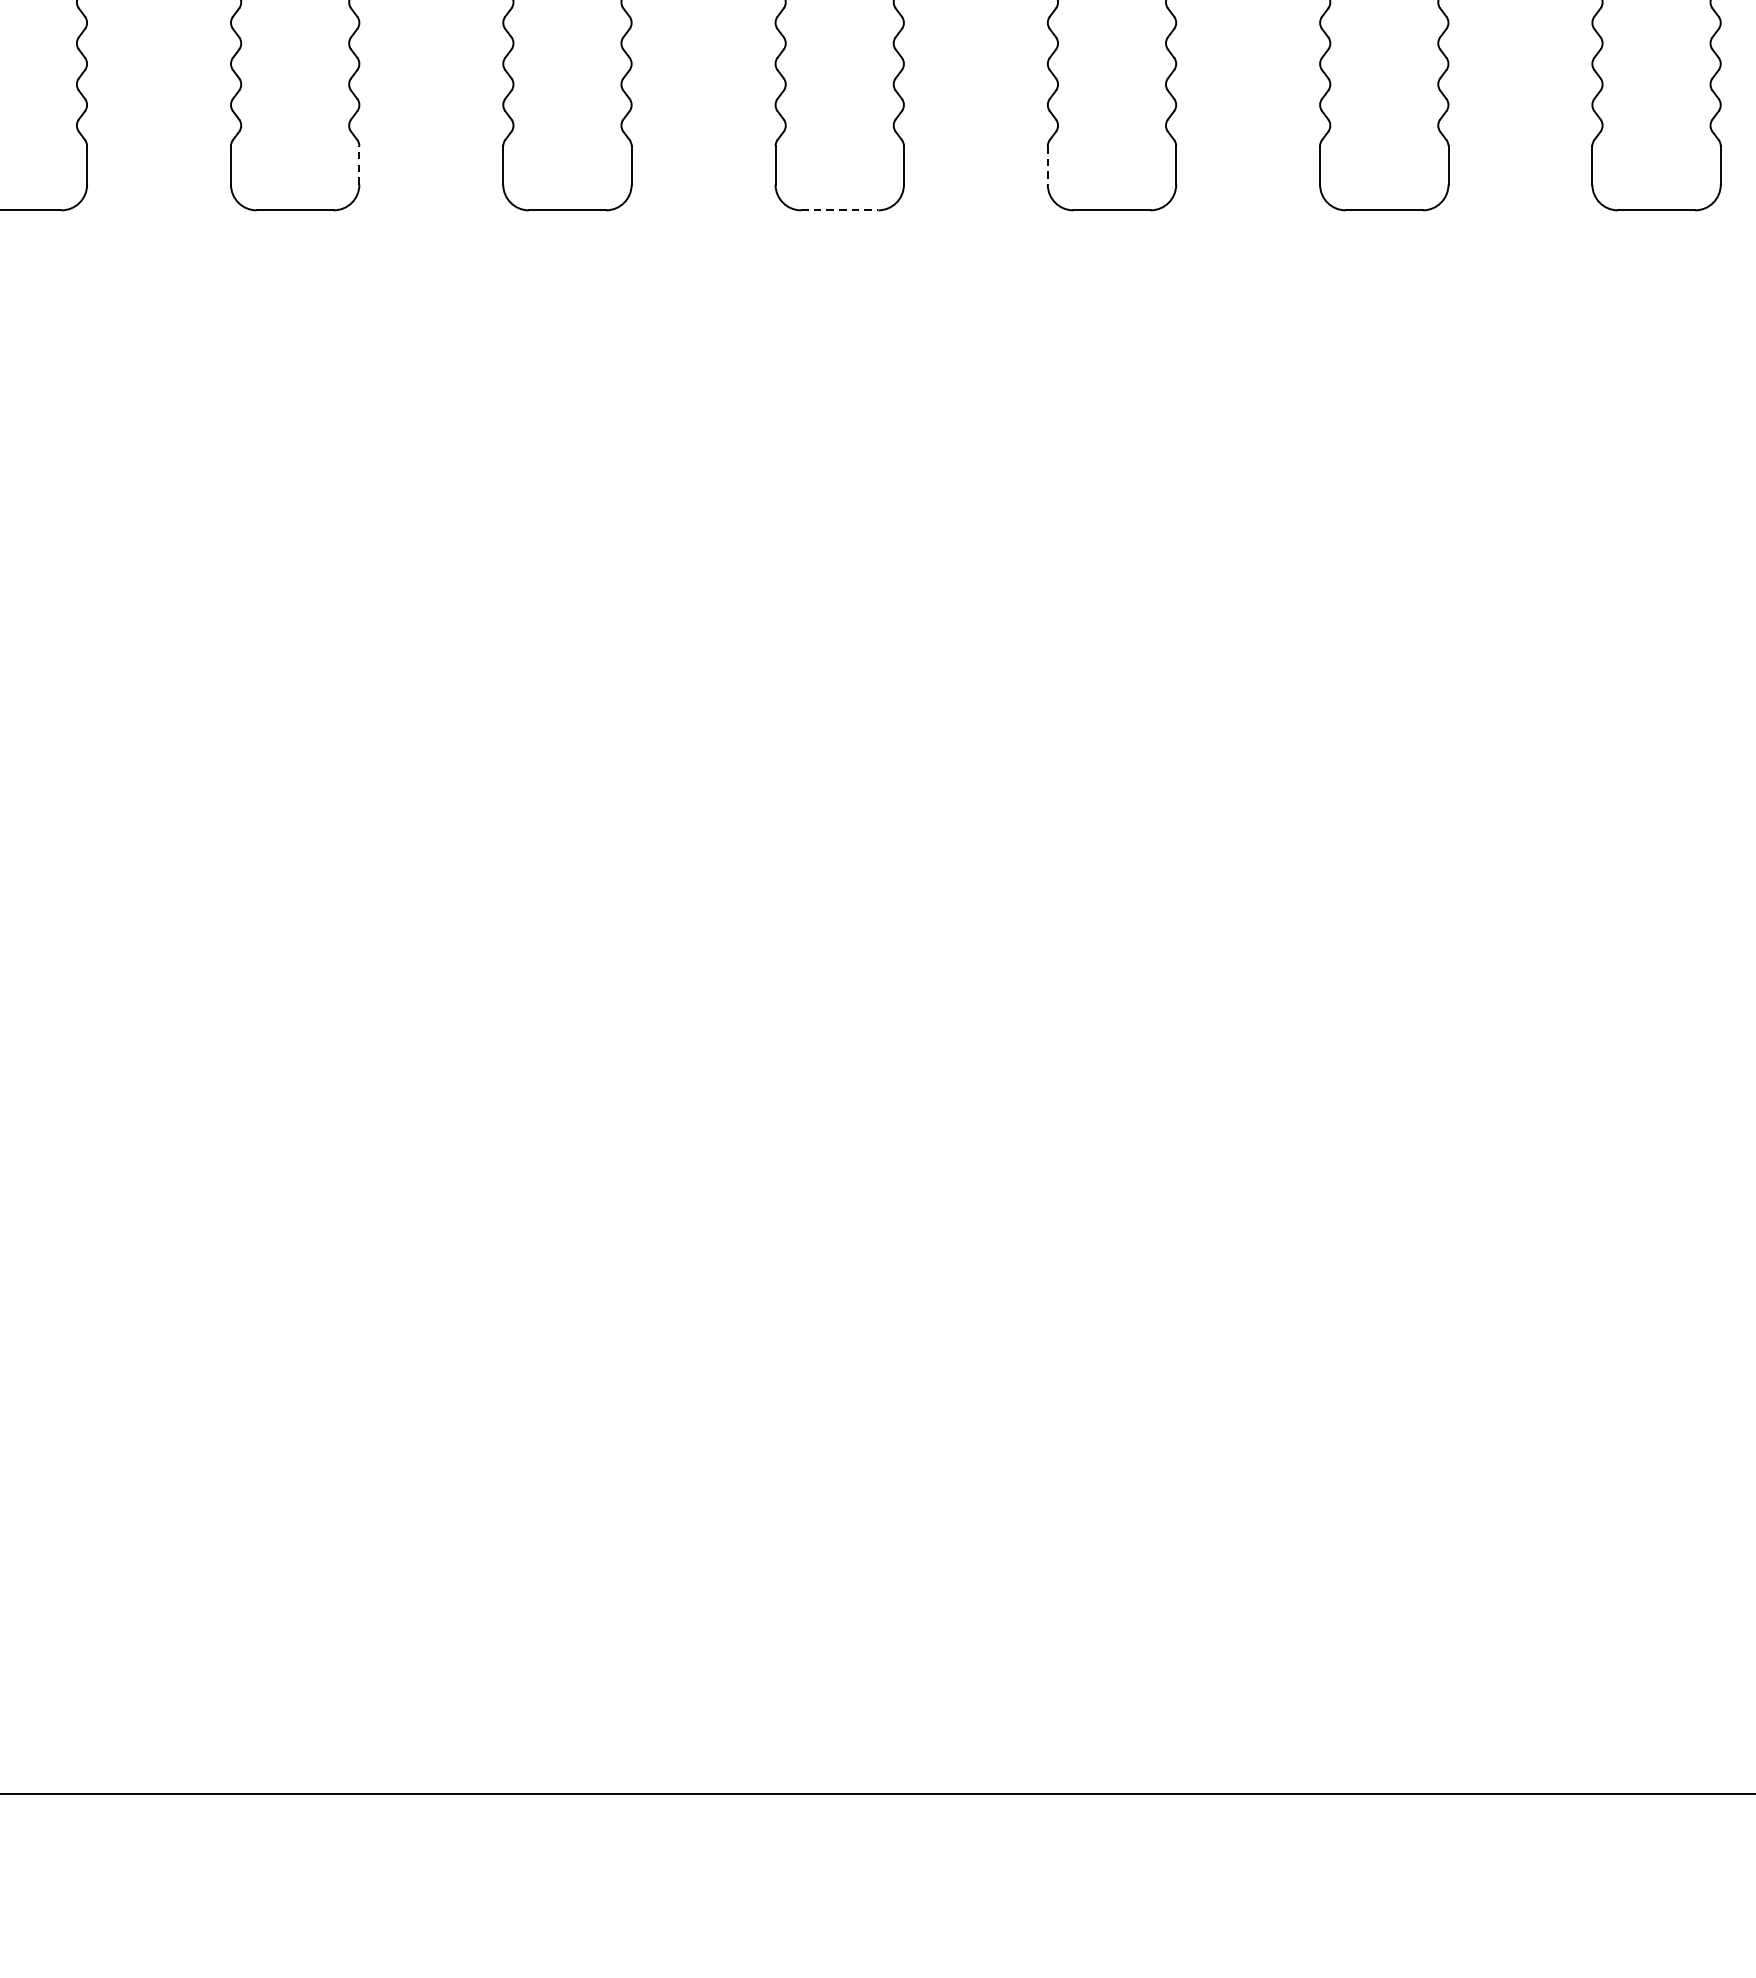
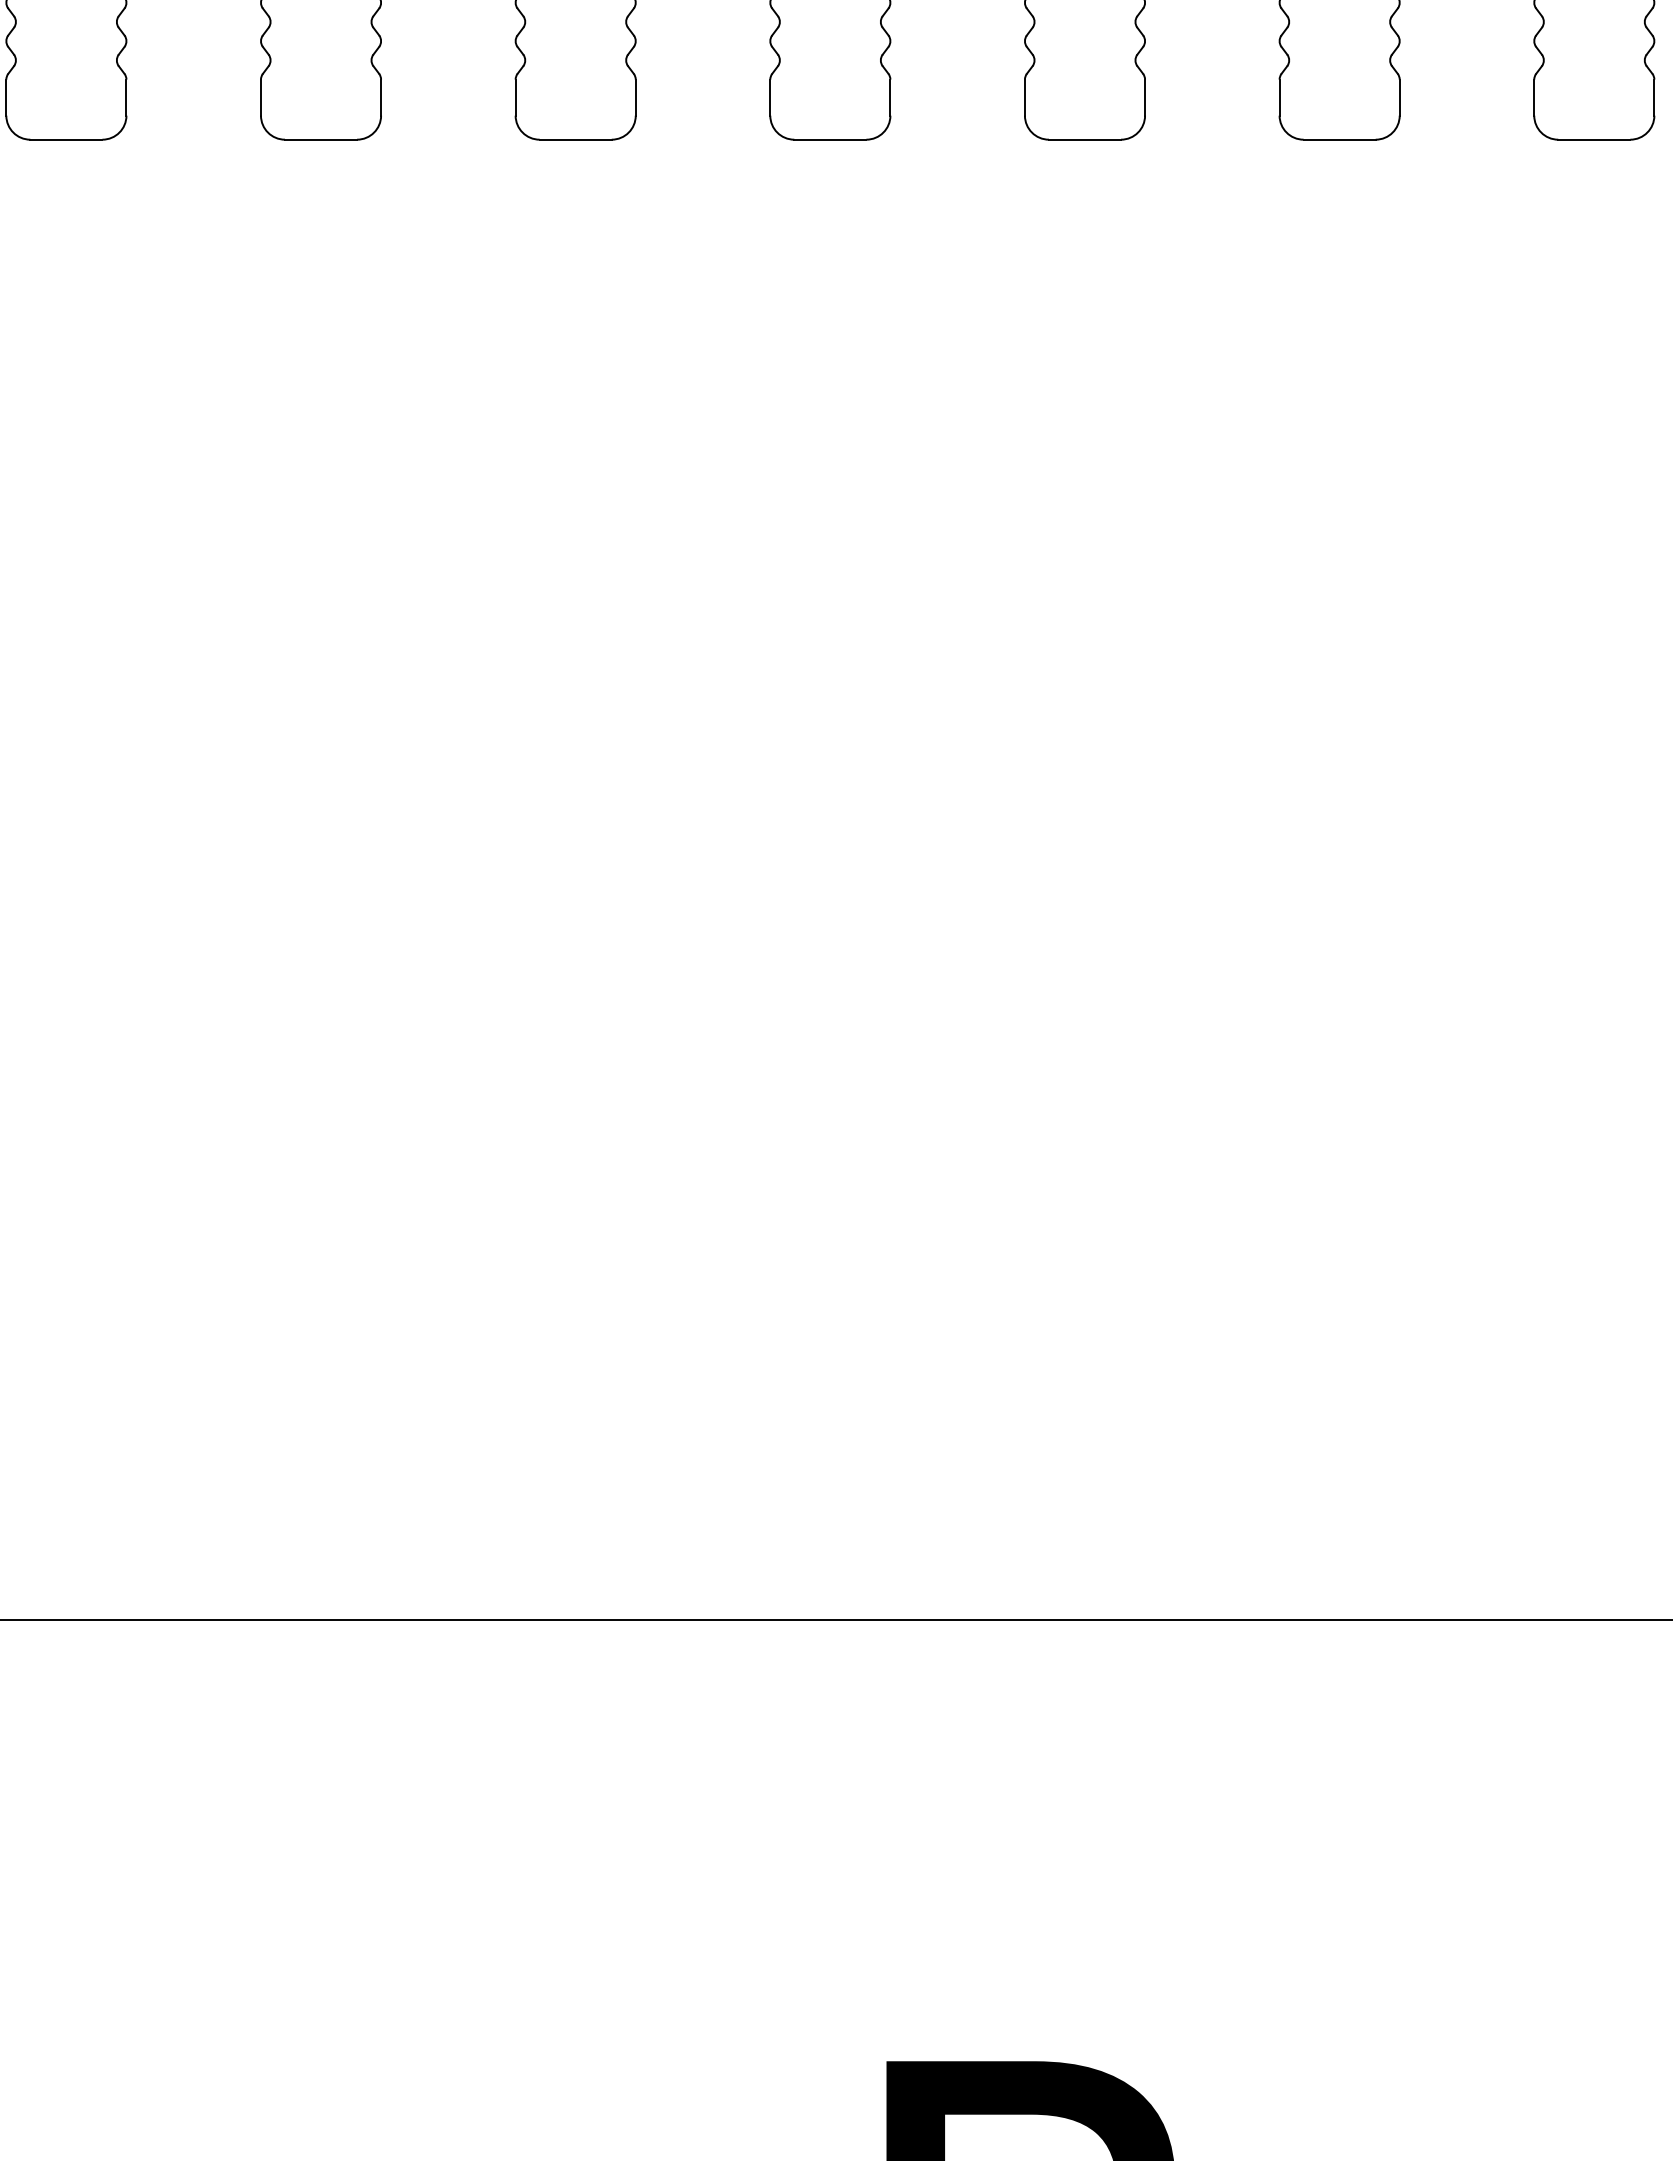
line: (359, 165) -> (381, 97), dashed -> solid
line: (1047, 166) -> (1024, 98), dashed -> solid
line: (839, 210) -> (830, 139), dashed -> solid

